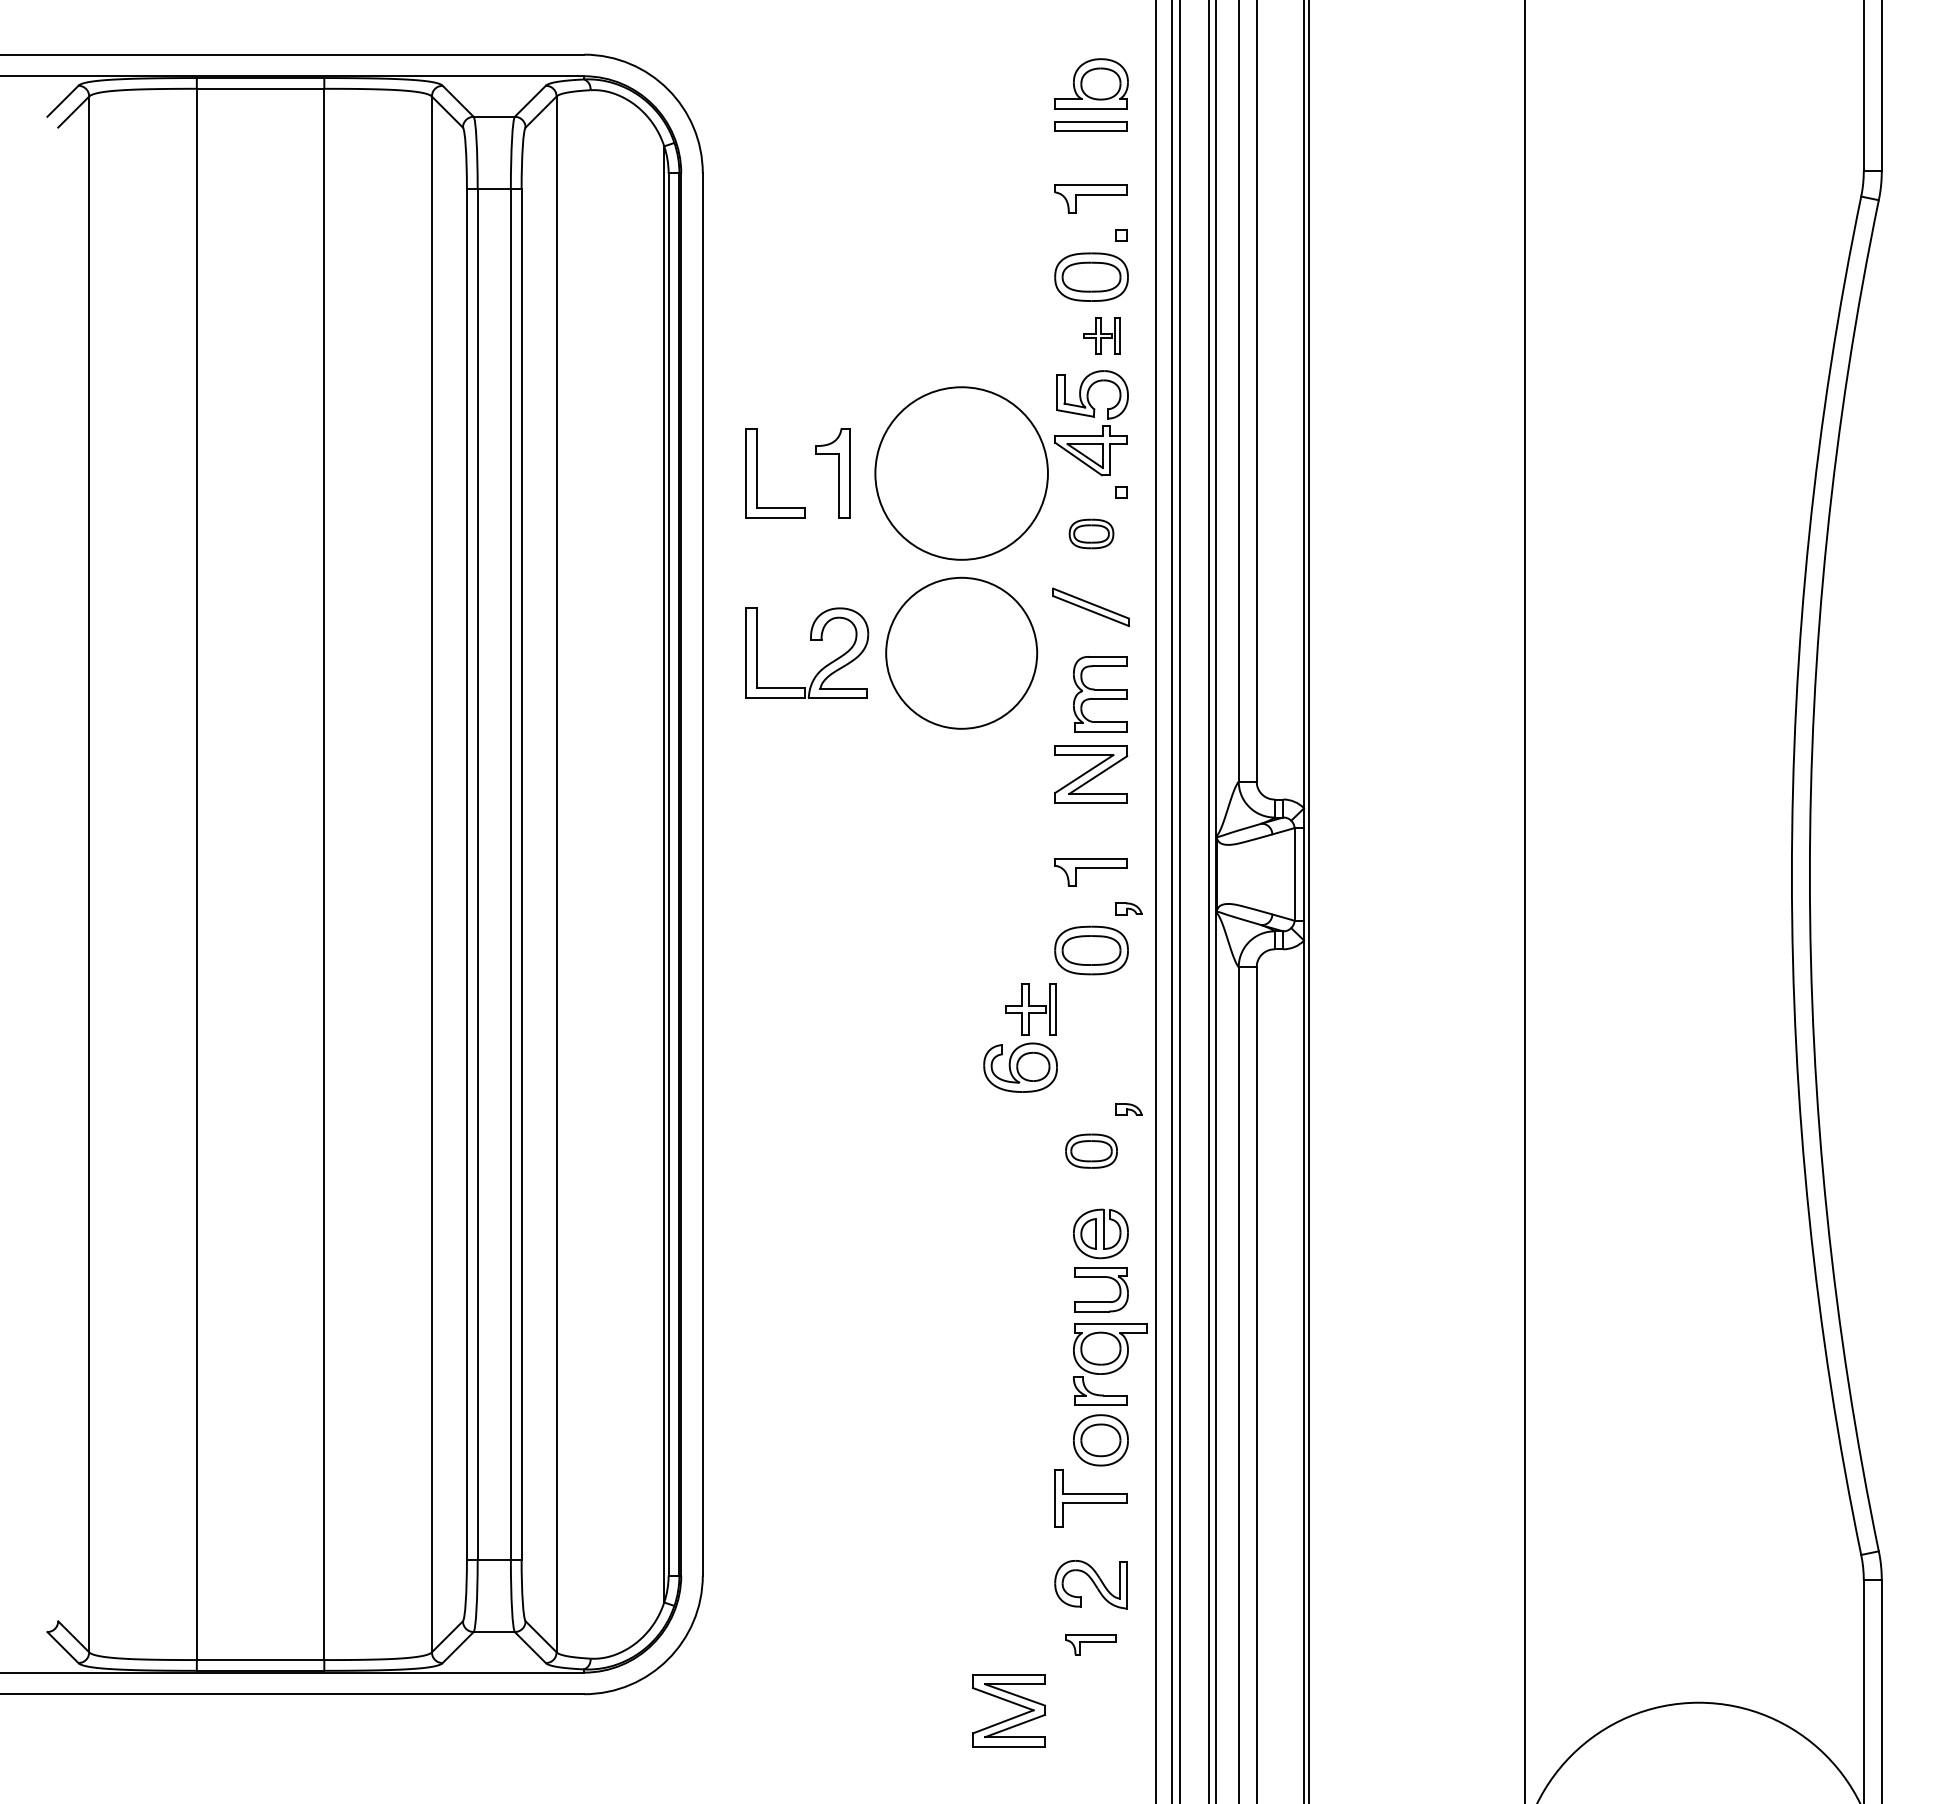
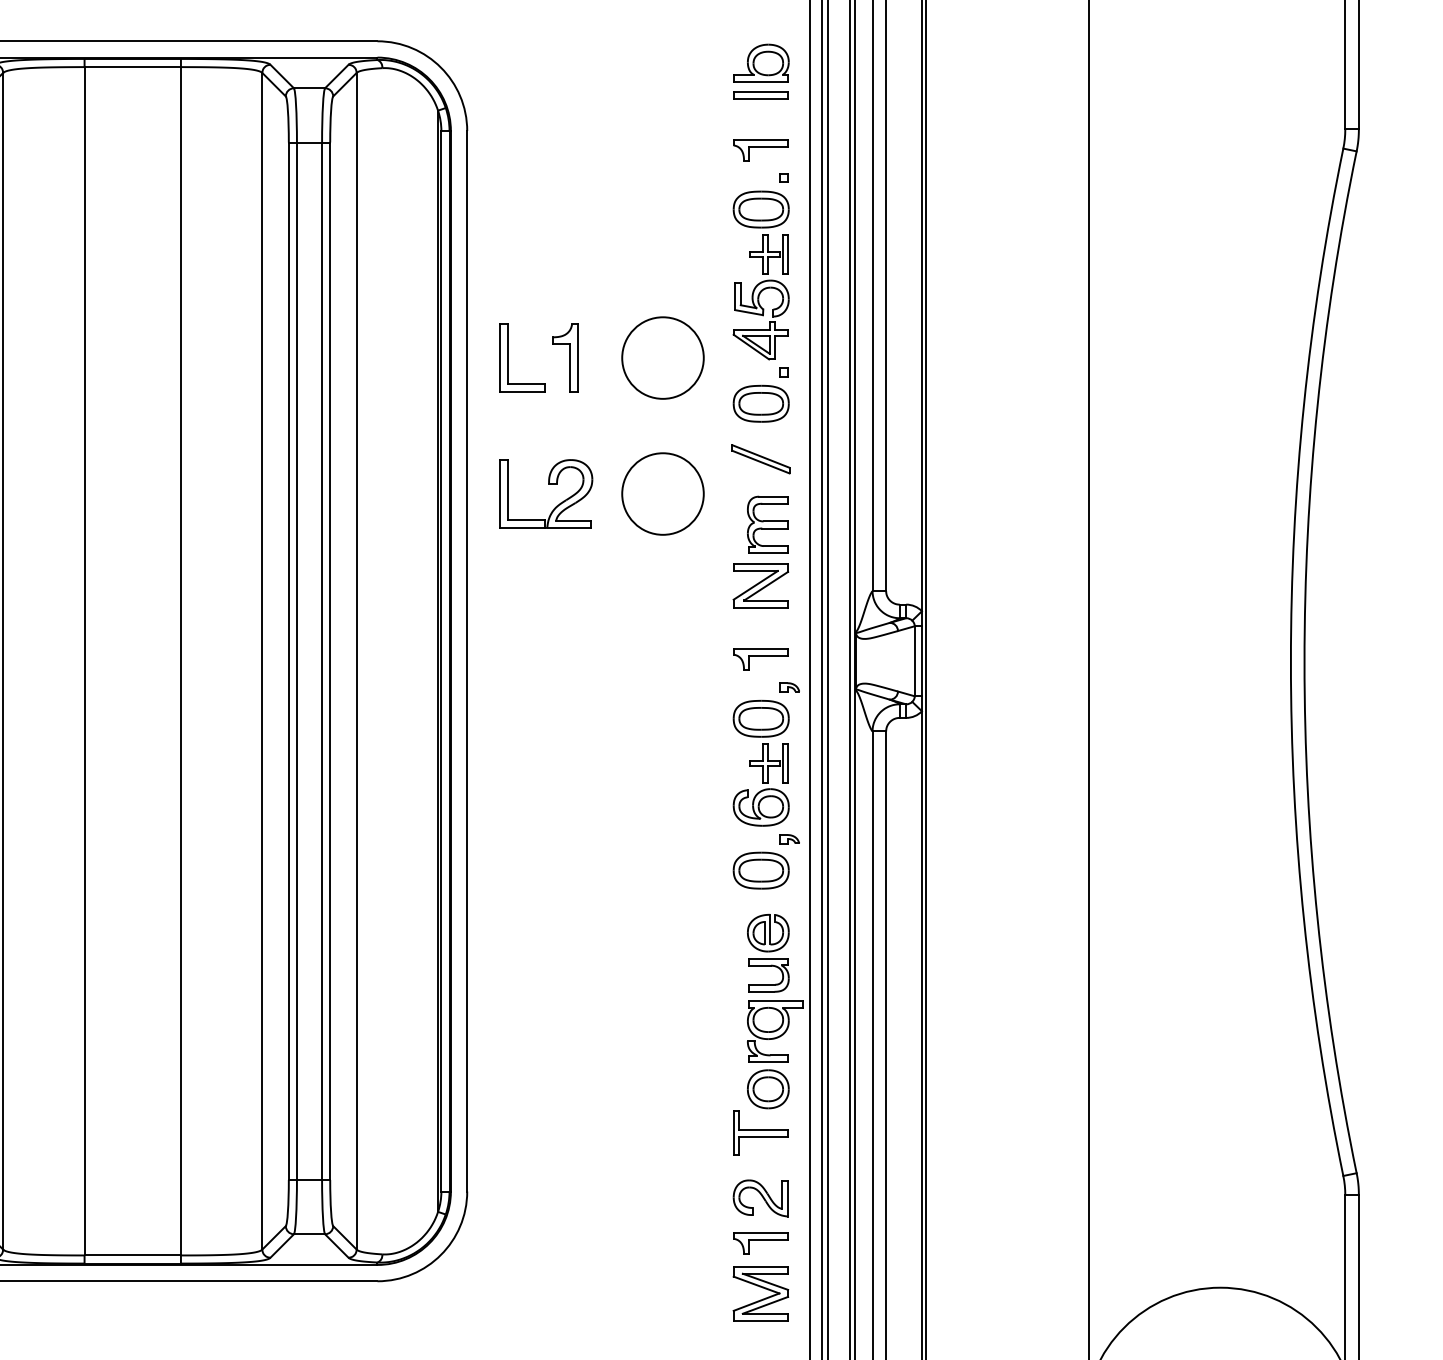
part: (1101, 335) -> (768, 253), size x1.43
circle: (961, 473) -> (662, 358), size x0.62
part: (1091, 533) -> (761, 403), size x1.67
circle: (961, 653) -> (662, 494), size x0.71
part: (1020, 1037) -> (761, 784), moved
part: (1091, 1150) -> (761, 870), size x1.43
part: (1090, 1644) -> (760, 1243), size x1.43
part: (1011, 1703) -> (762, 1288), moved

